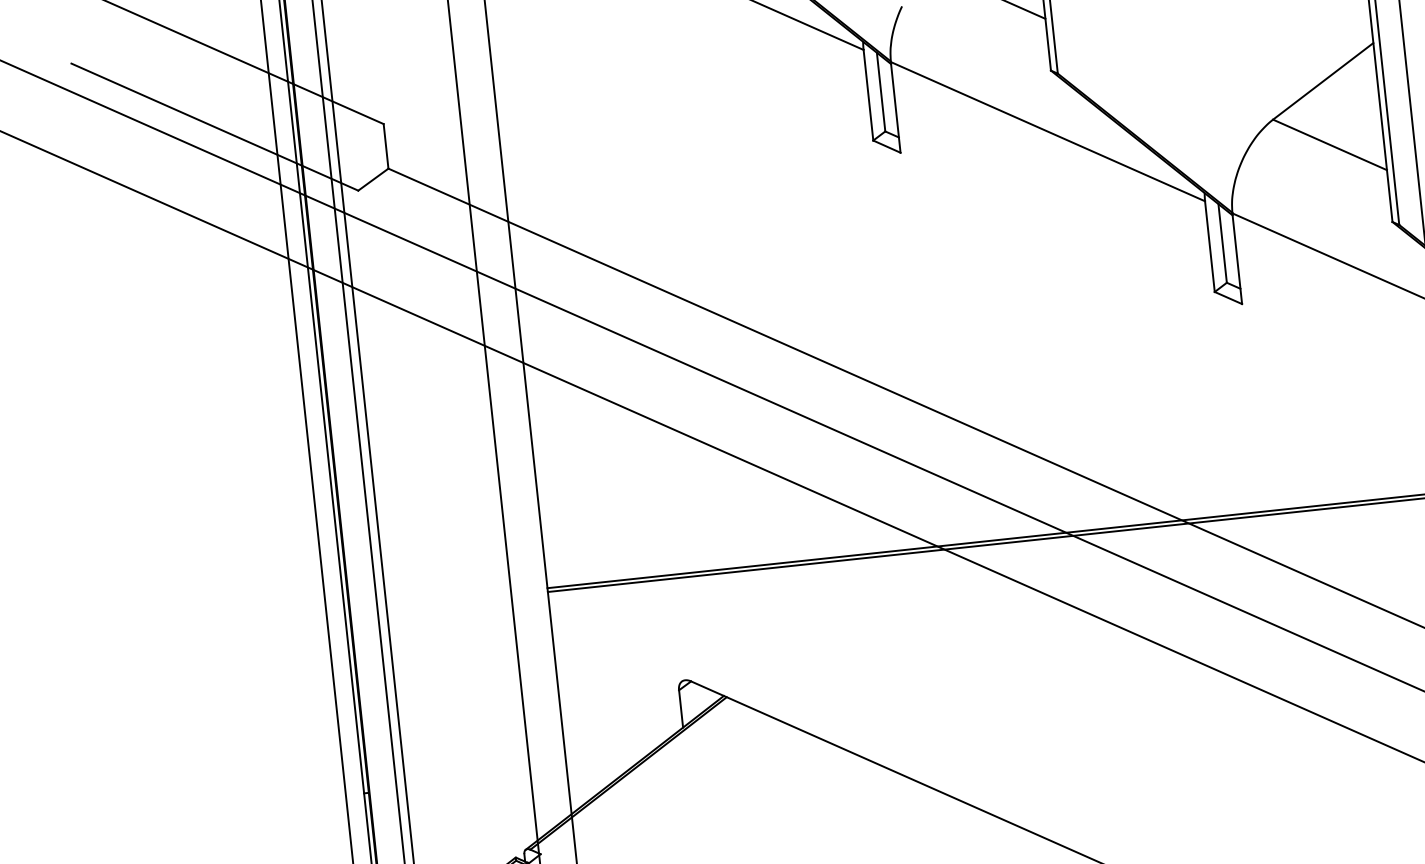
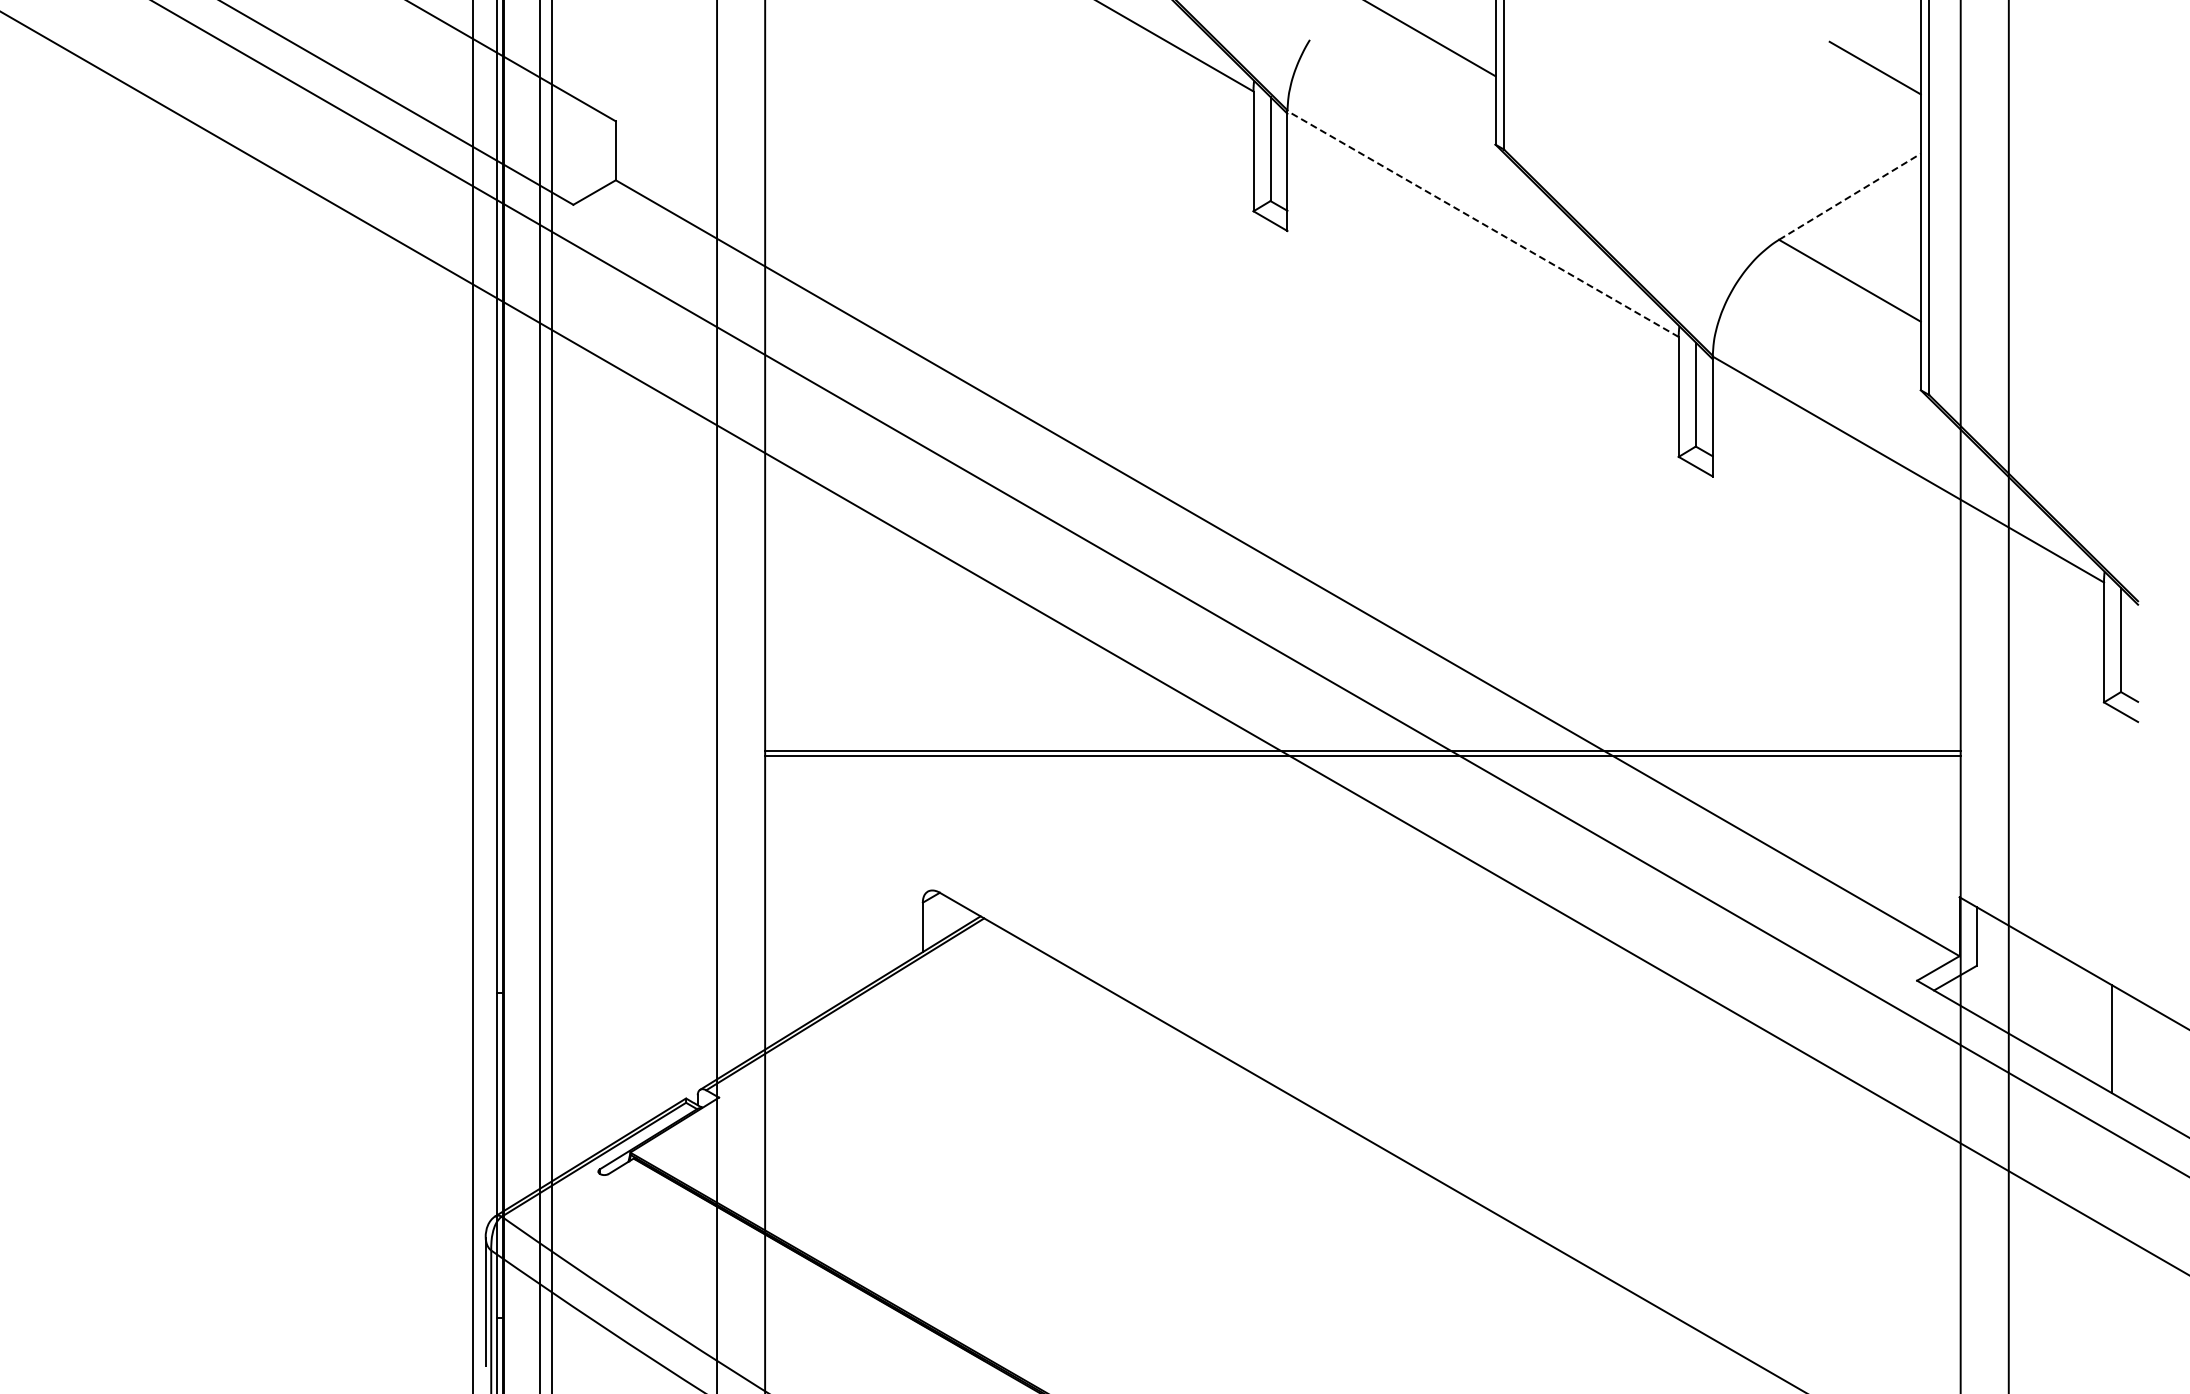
line: (1322, 81) -> (1849, 196), solid -> dashed
line: (1048, 131) -> (1483, 224), solid -> dashed

